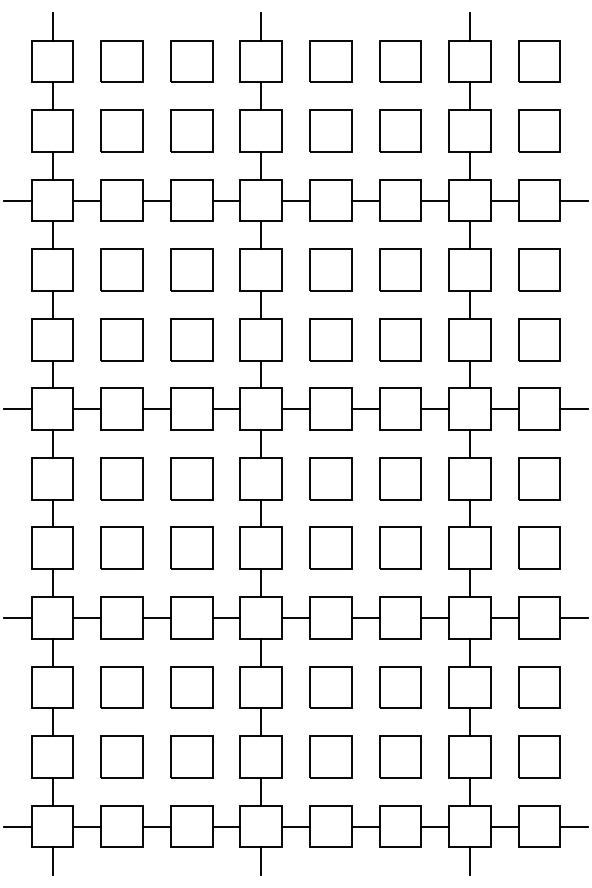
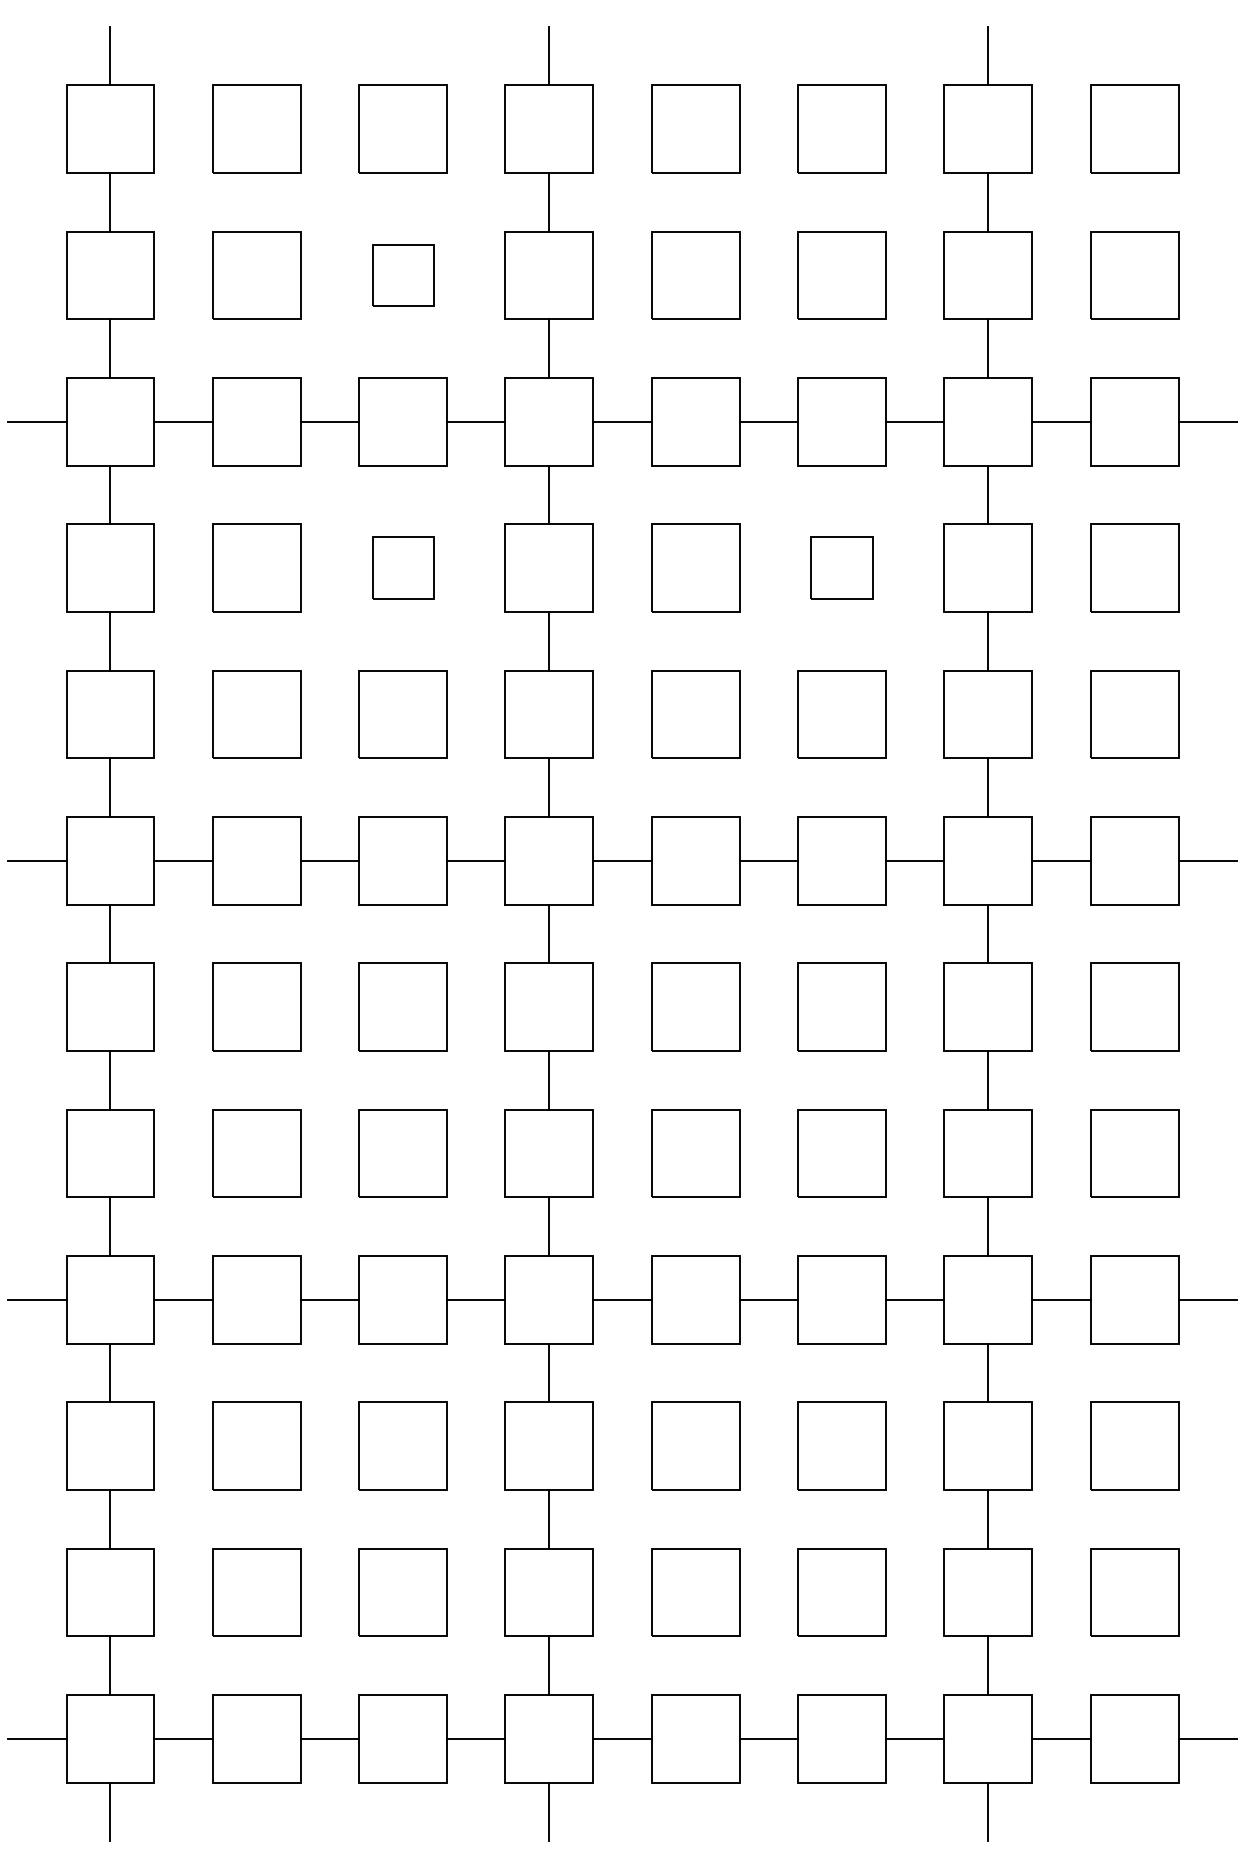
part: (191, 130) -> (402, 274), size x0.7
part: (191, 269) -> (402, 566), size x0.7
part: (400, 269) -> (842, 566), size x0.7

